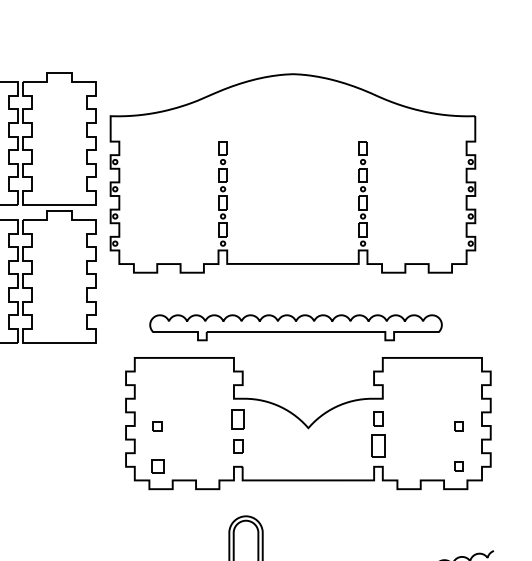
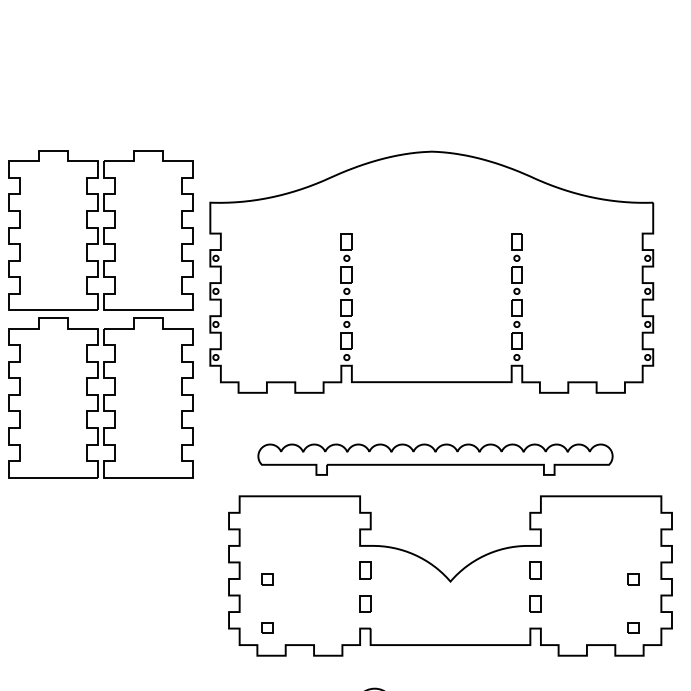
part: (238, 419) -> (365, 570), size x0.71
part: (378, 446) -> (535, 603), size x0.62
part: (157, 465) -> (267, 627), size x0.71

